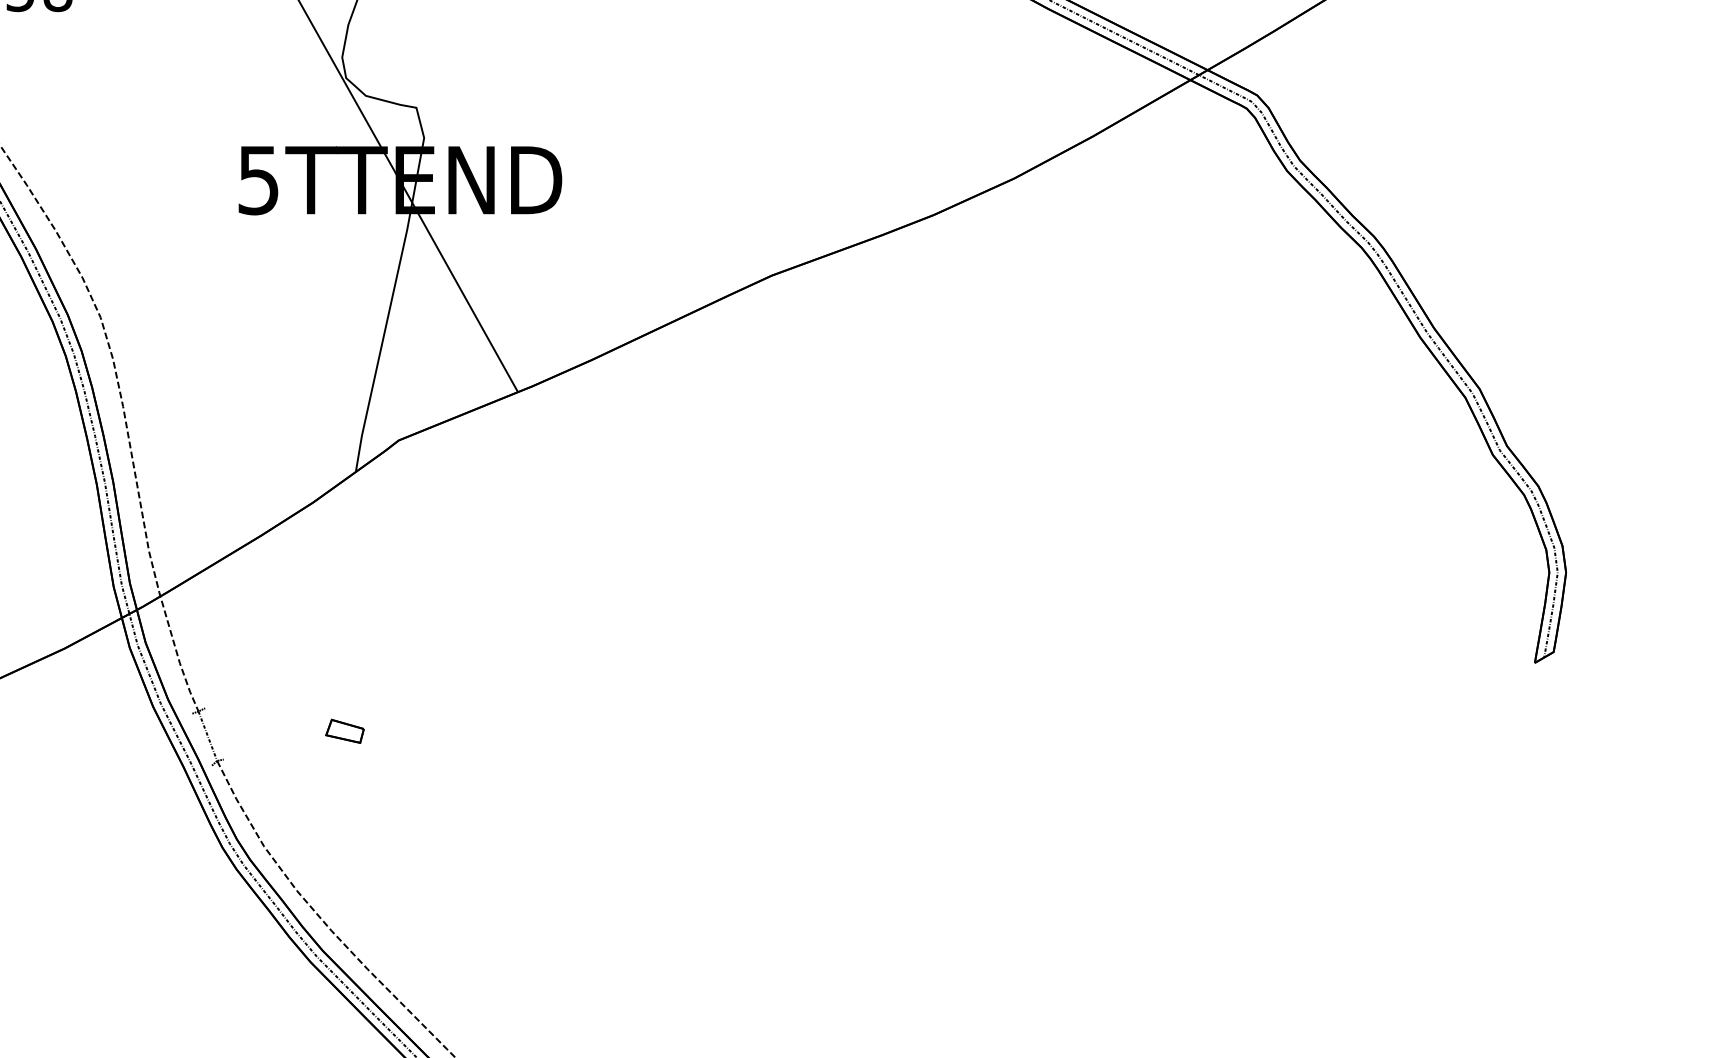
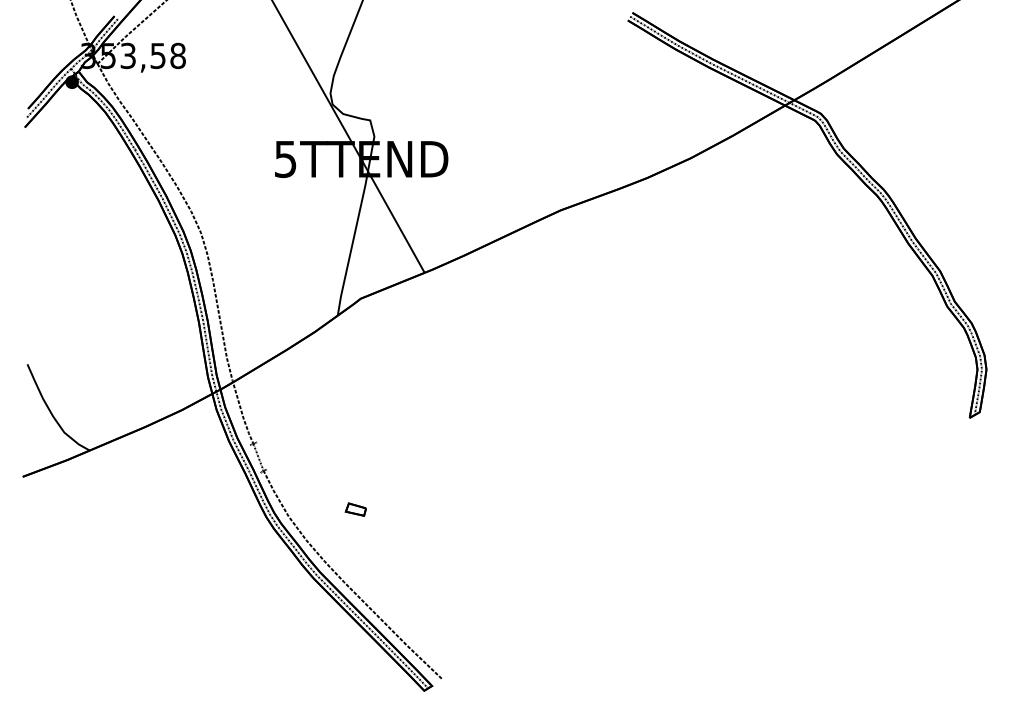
part: (344, 731) -> (355, 509), moved

